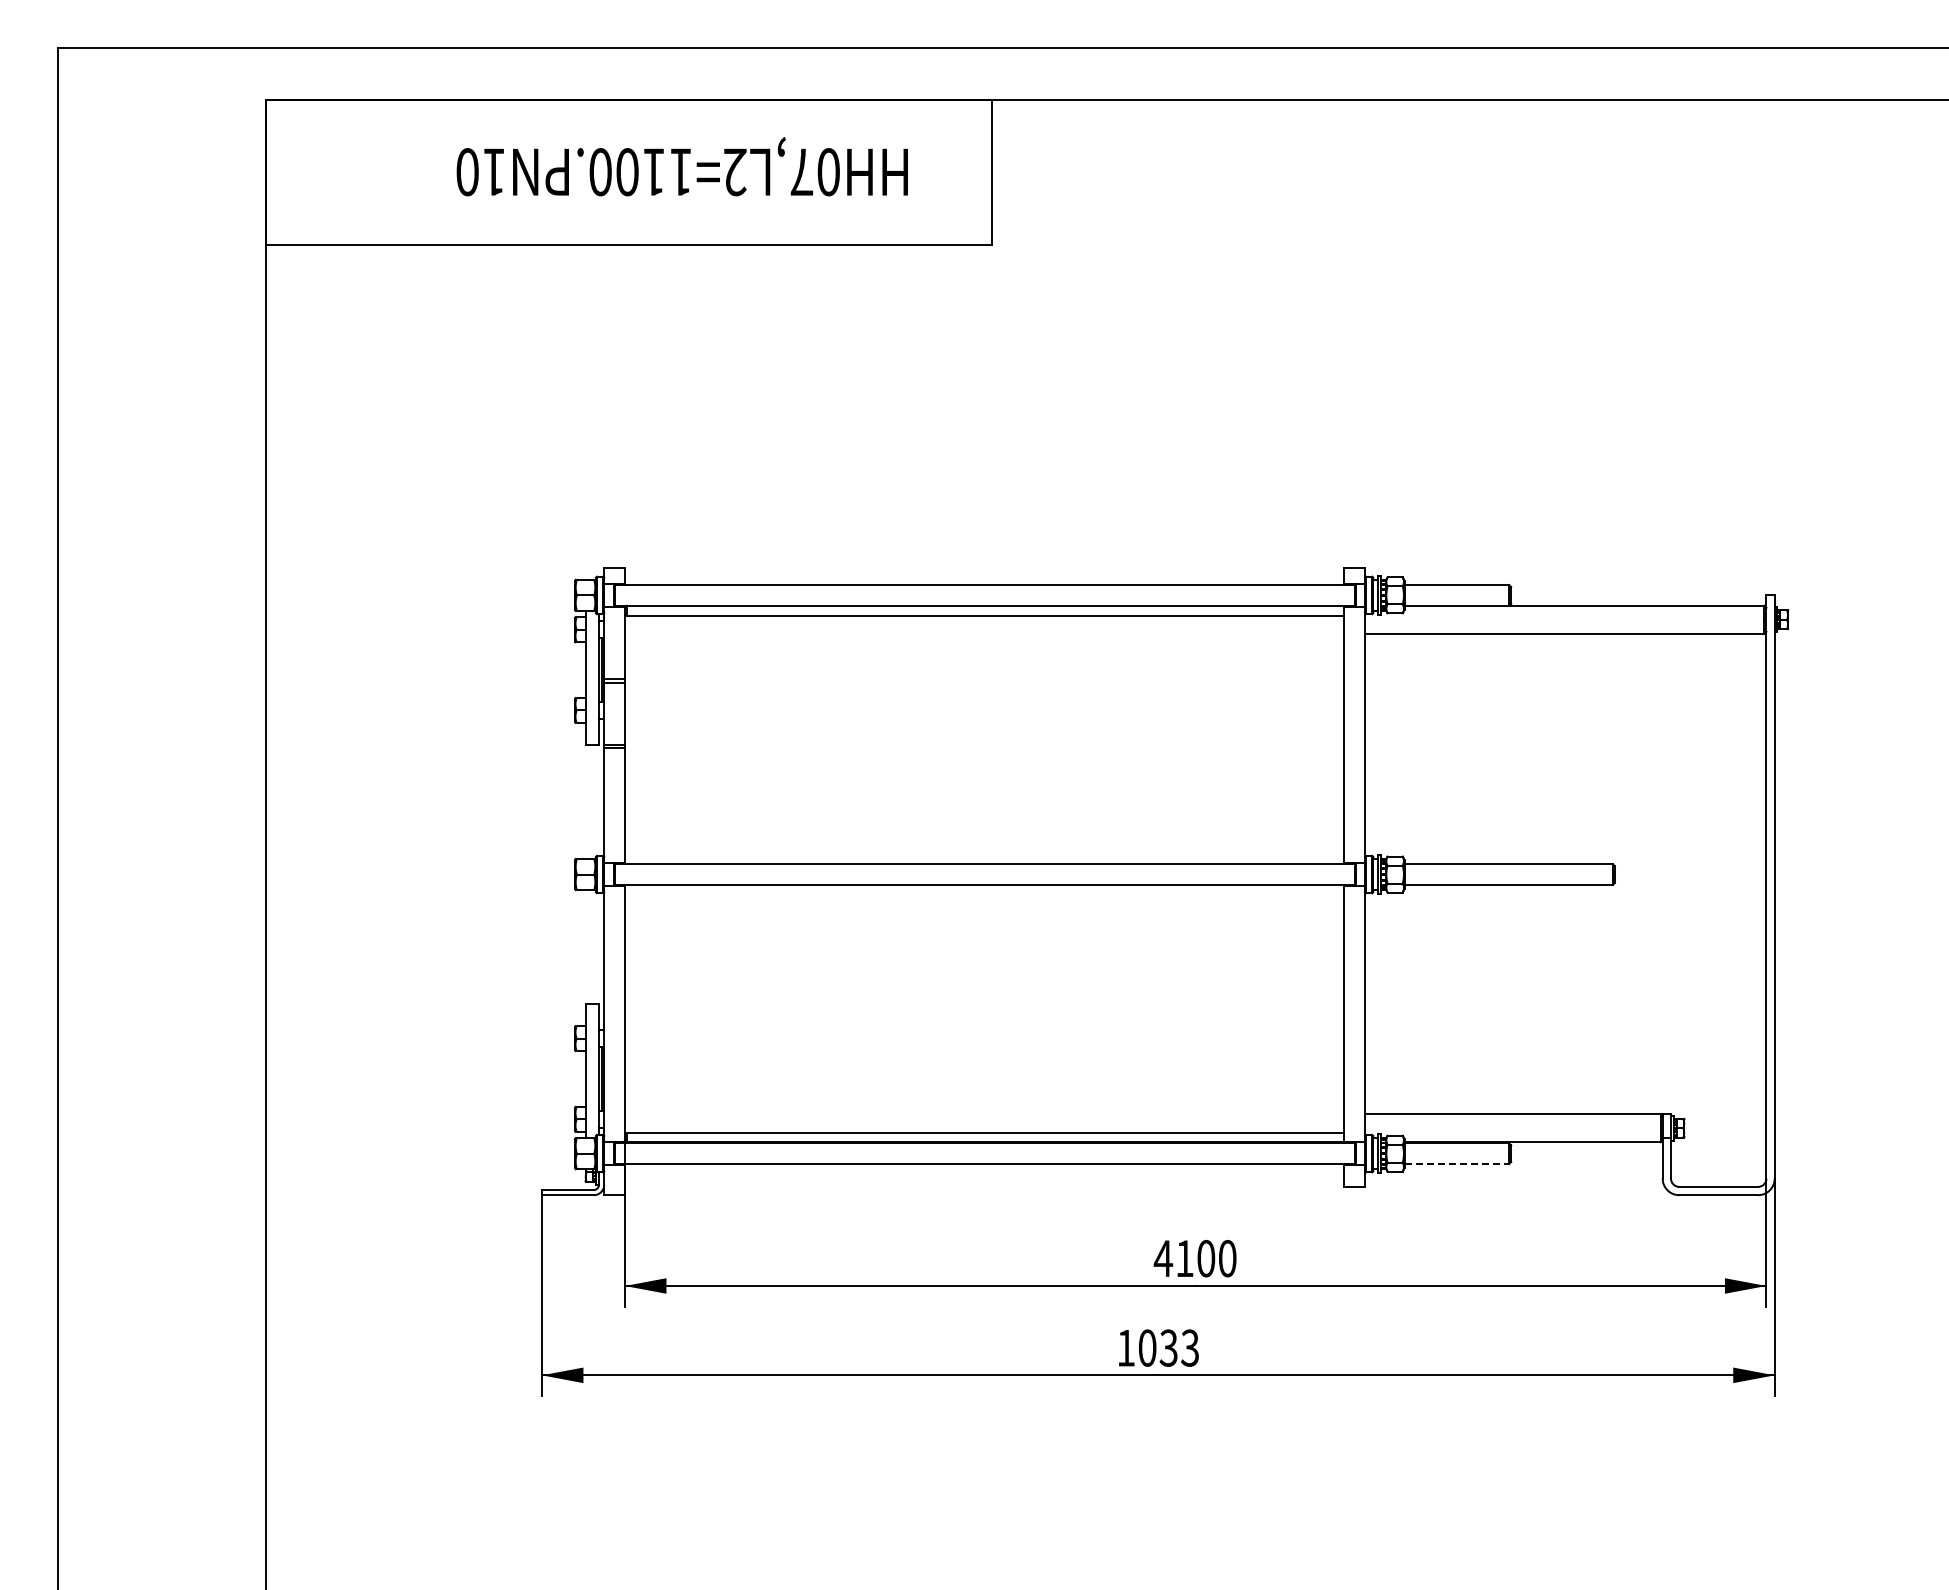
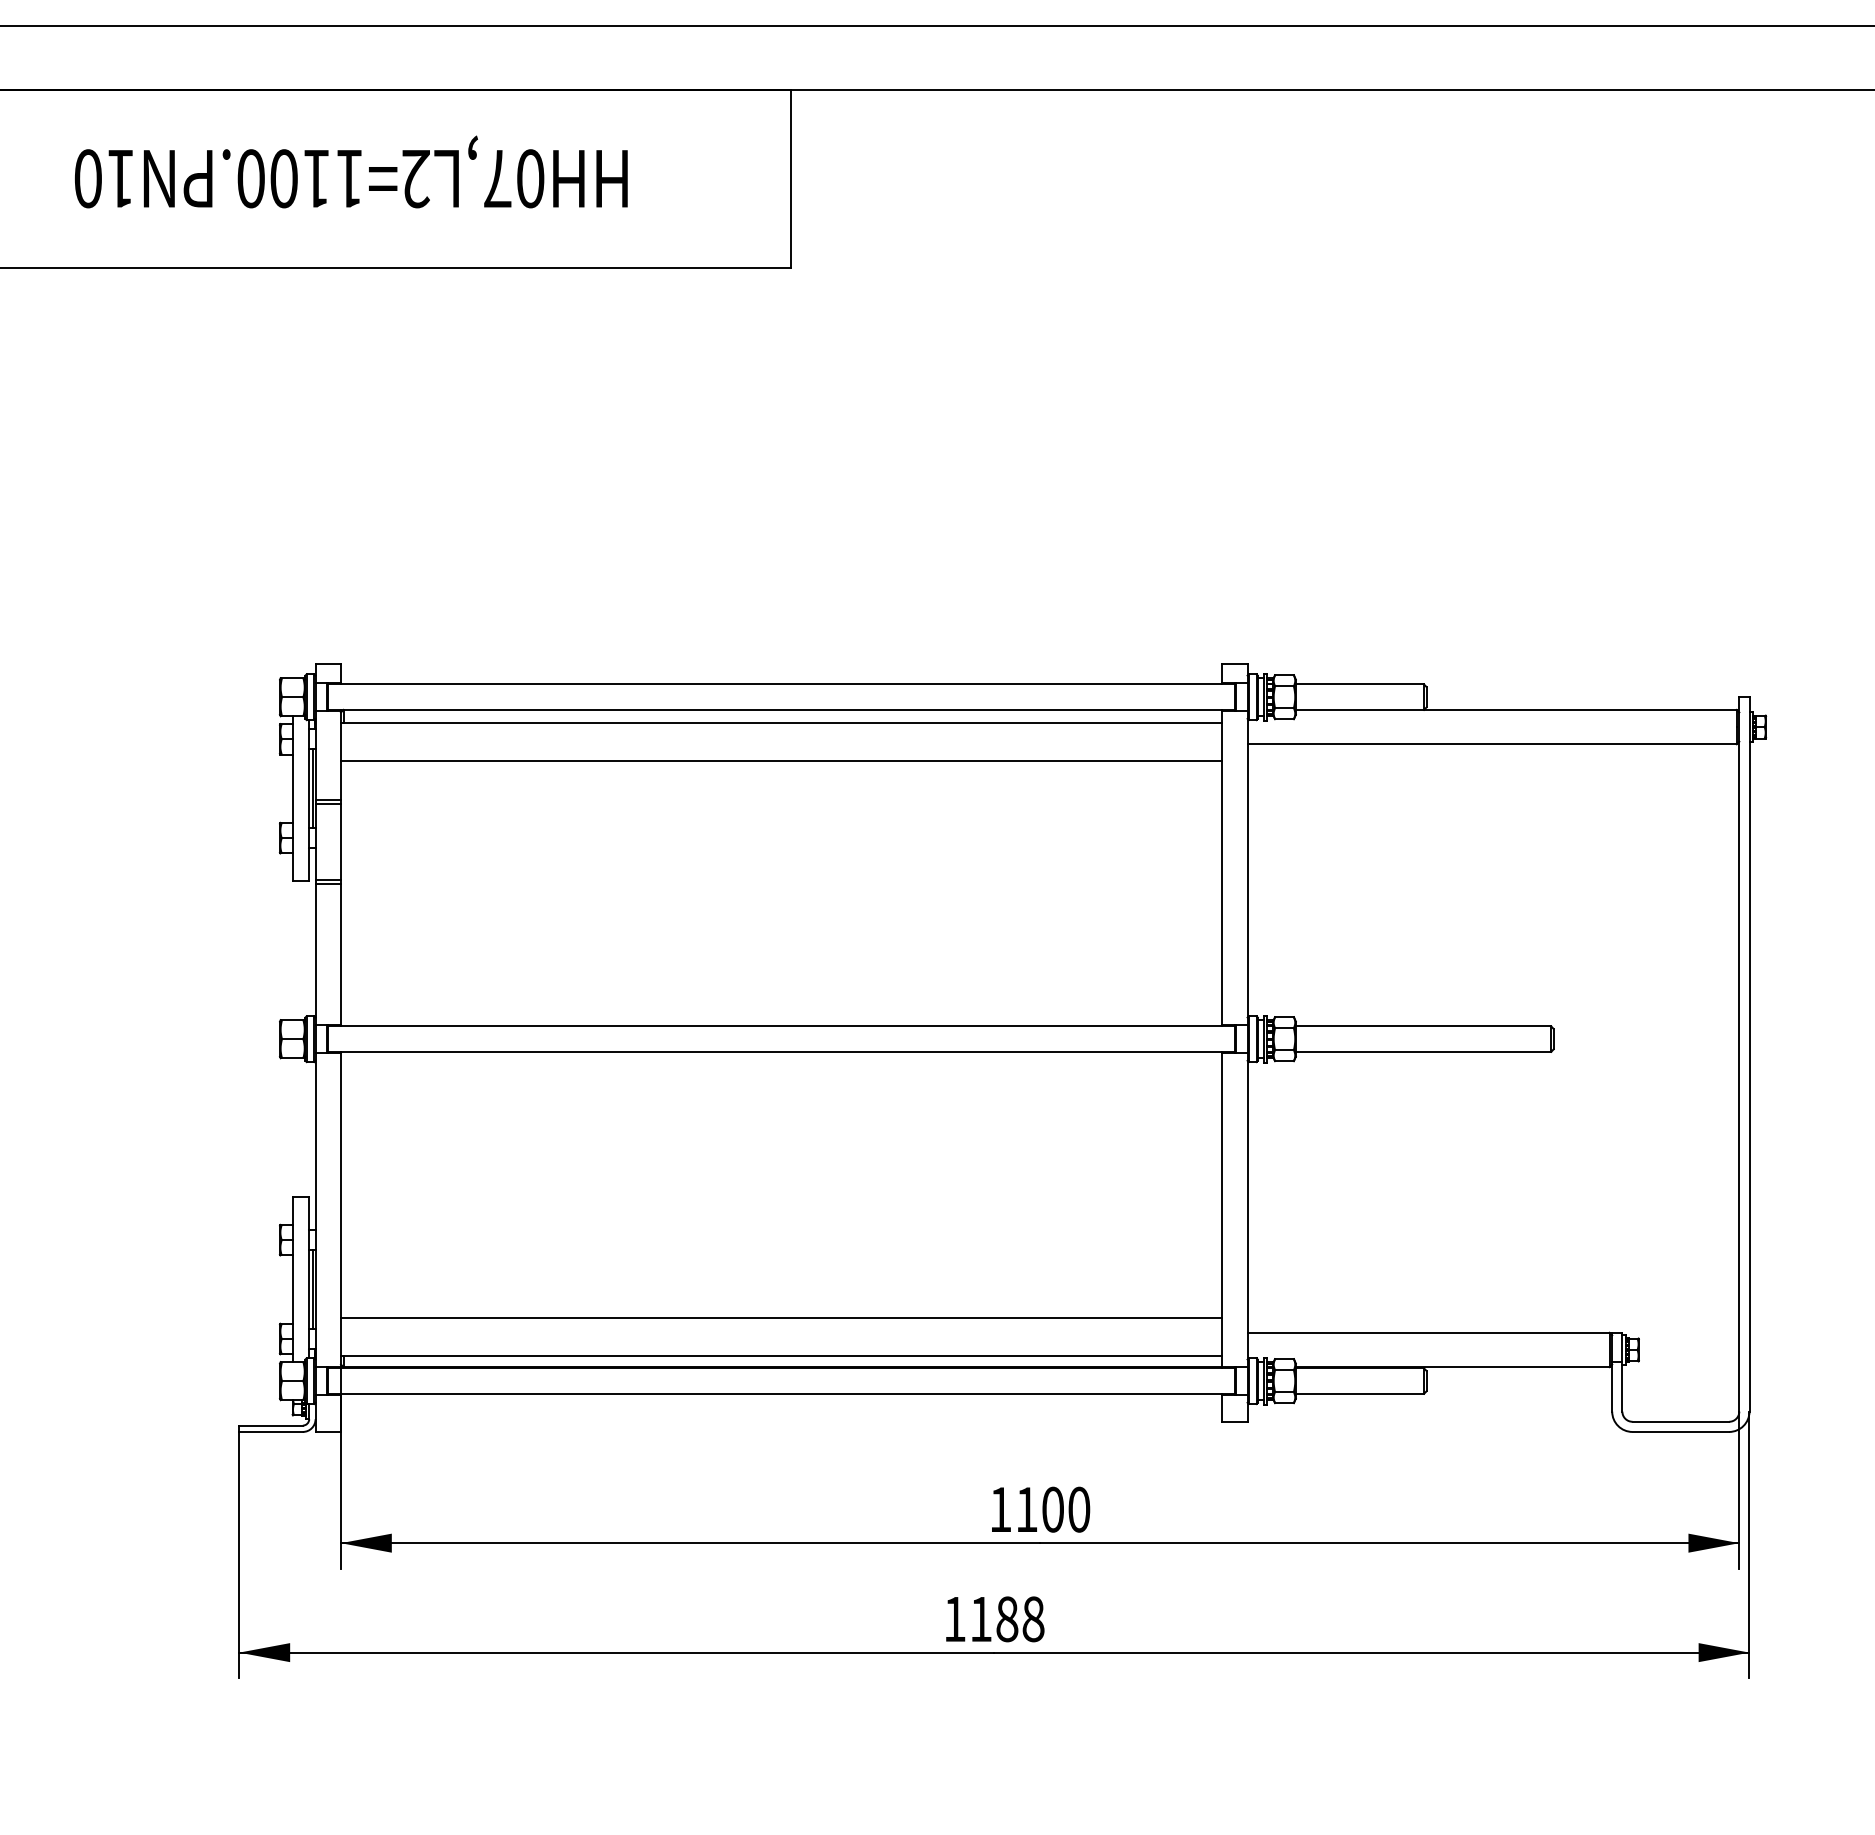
text: (681, 166) -> (350, 171), moved
line: (984, 647) -> (781, 761), added
line: (984, 1101) -> (781, 1317), added
line: (1457, 1164) -> (1360, 1394), dashed -> solid
text: (1163, 1258) -> (1000, 1509), 4100 -> 1100
text: (1169, 1347) -> (1008, 1618), 1033 -> 1188

